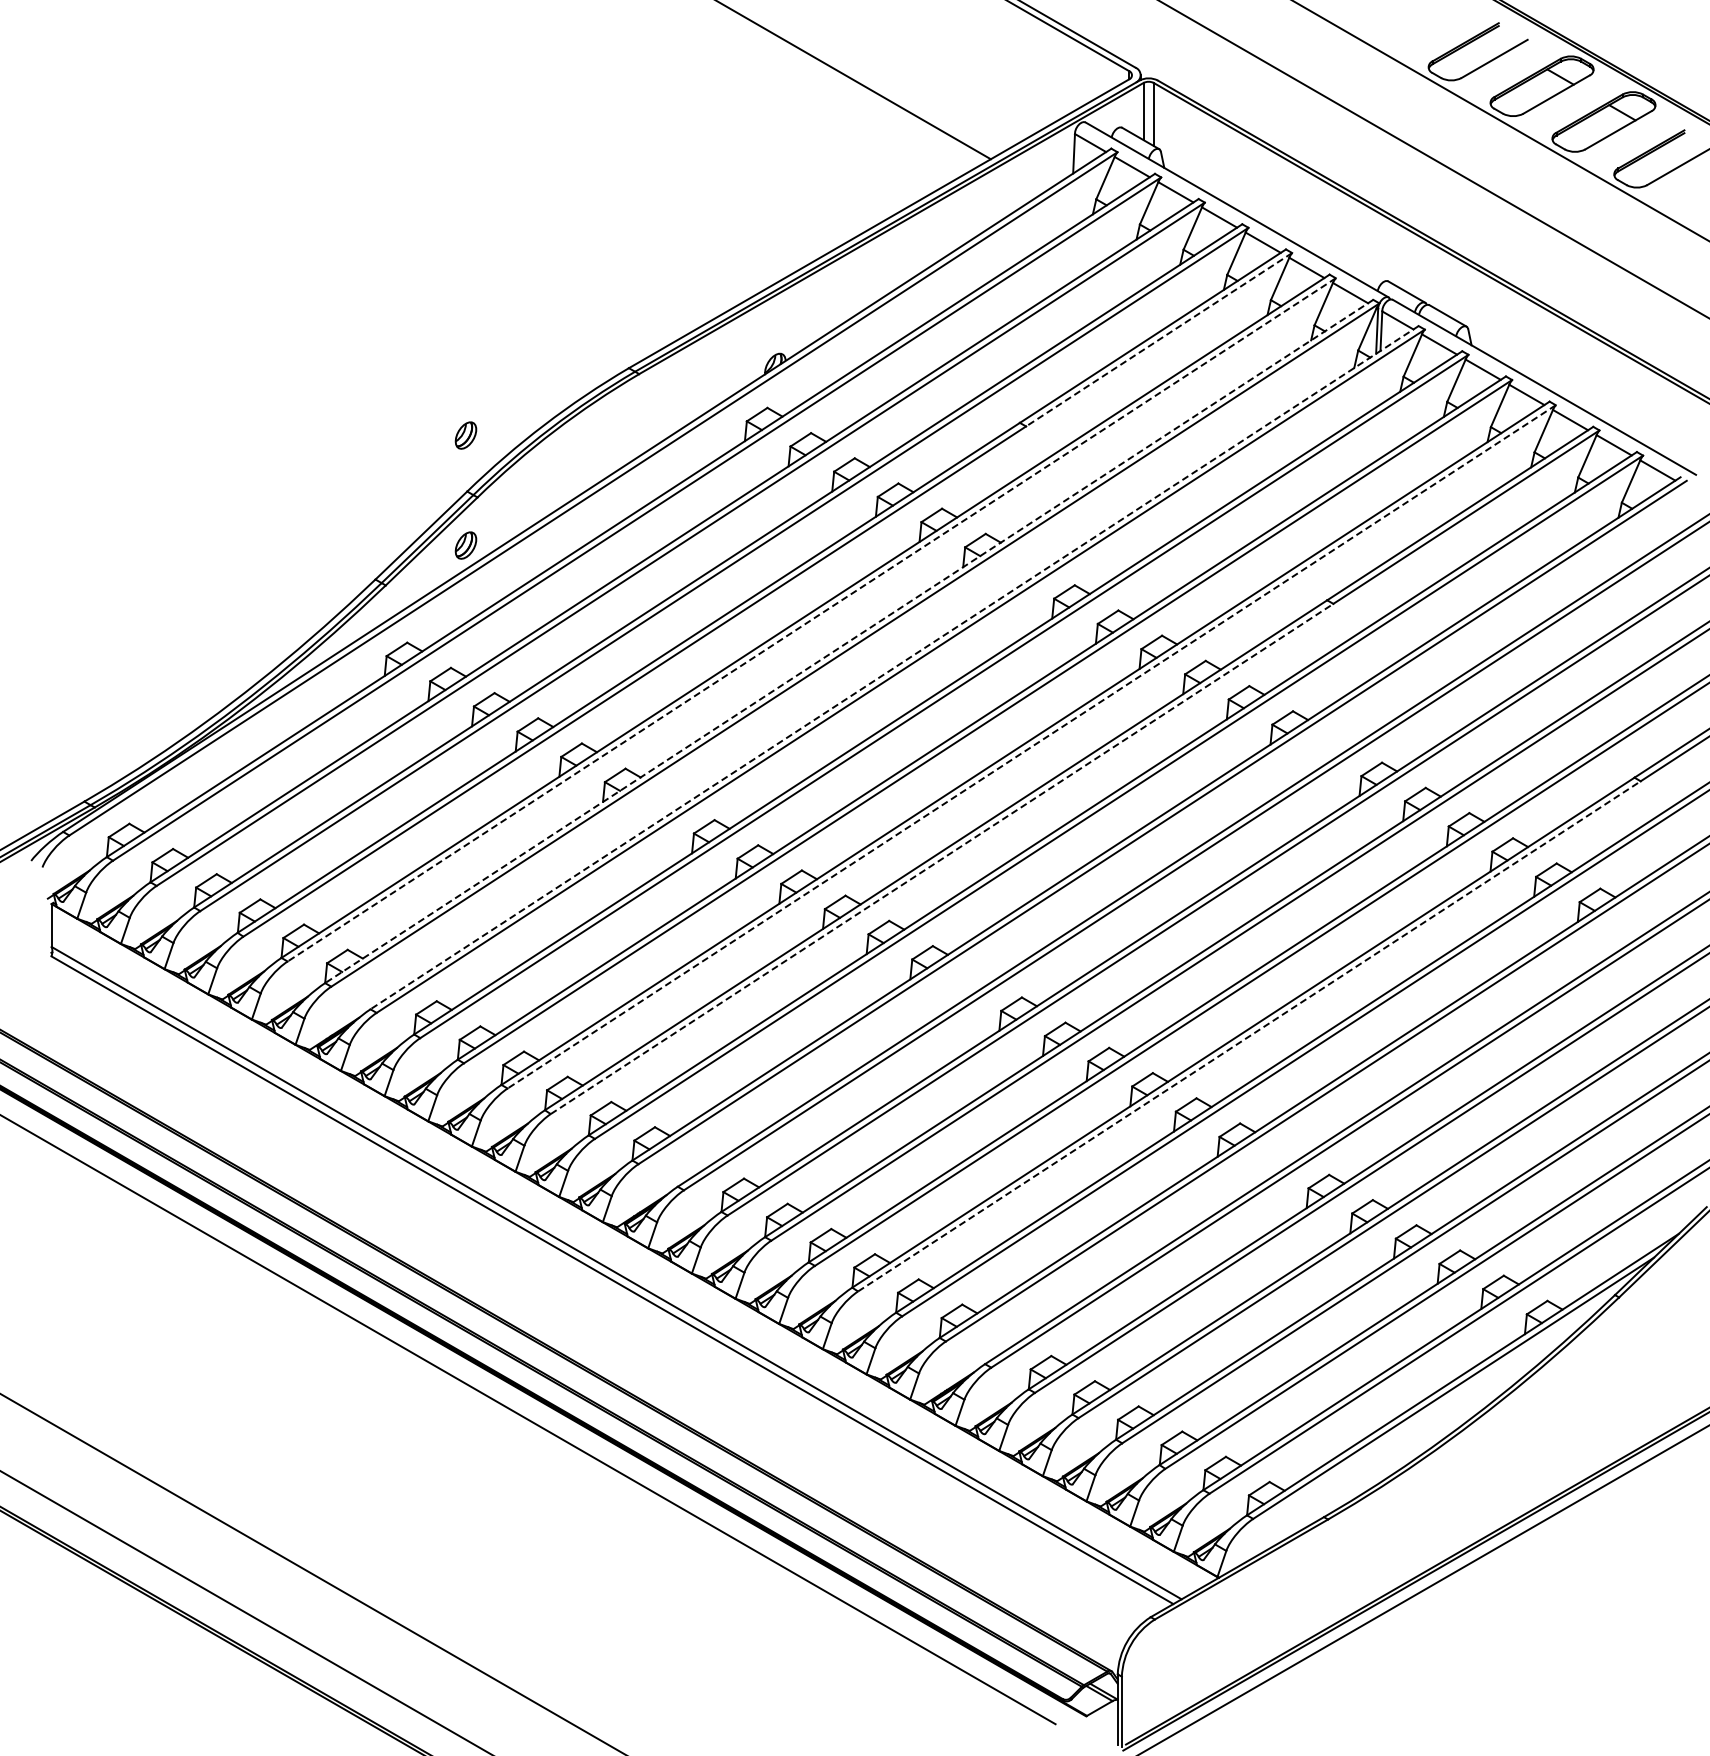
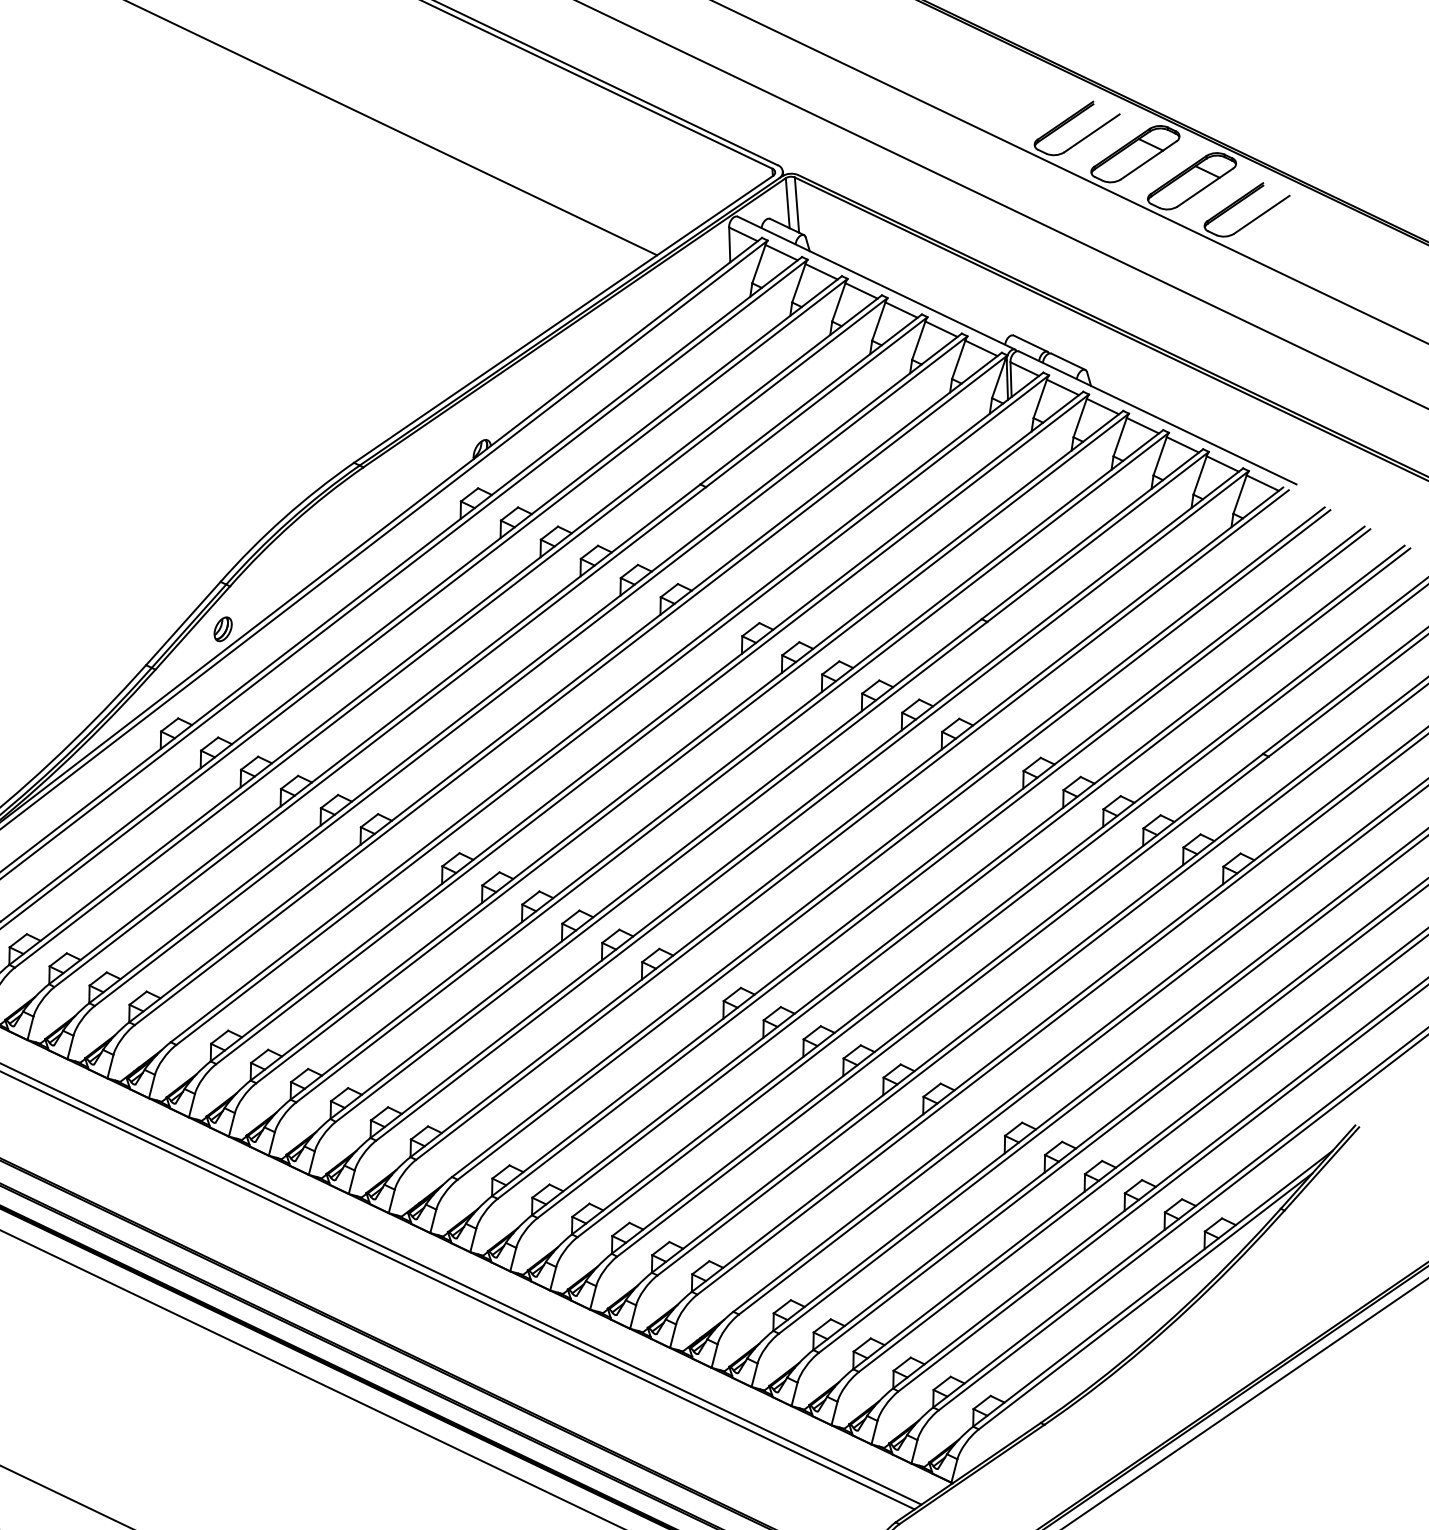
line: (1159, 339) -> (817, 401), dashed -> solid
part: (465, 435) -> (215, 532), removed
line: (811, 619) -> (530, 670), dashed -> solid
line: (849, 641) -> (565, 687), dashed -> solid
line: (894, 667) -> (606, 707), dashed -> solid
line: (1031, 746) -> (732, 767), dashed -> solid
line: (942, 858) -> (661, 871), dashed -> solid
line: (1249, 1036) -> (943, 1006), dashed -> solid

